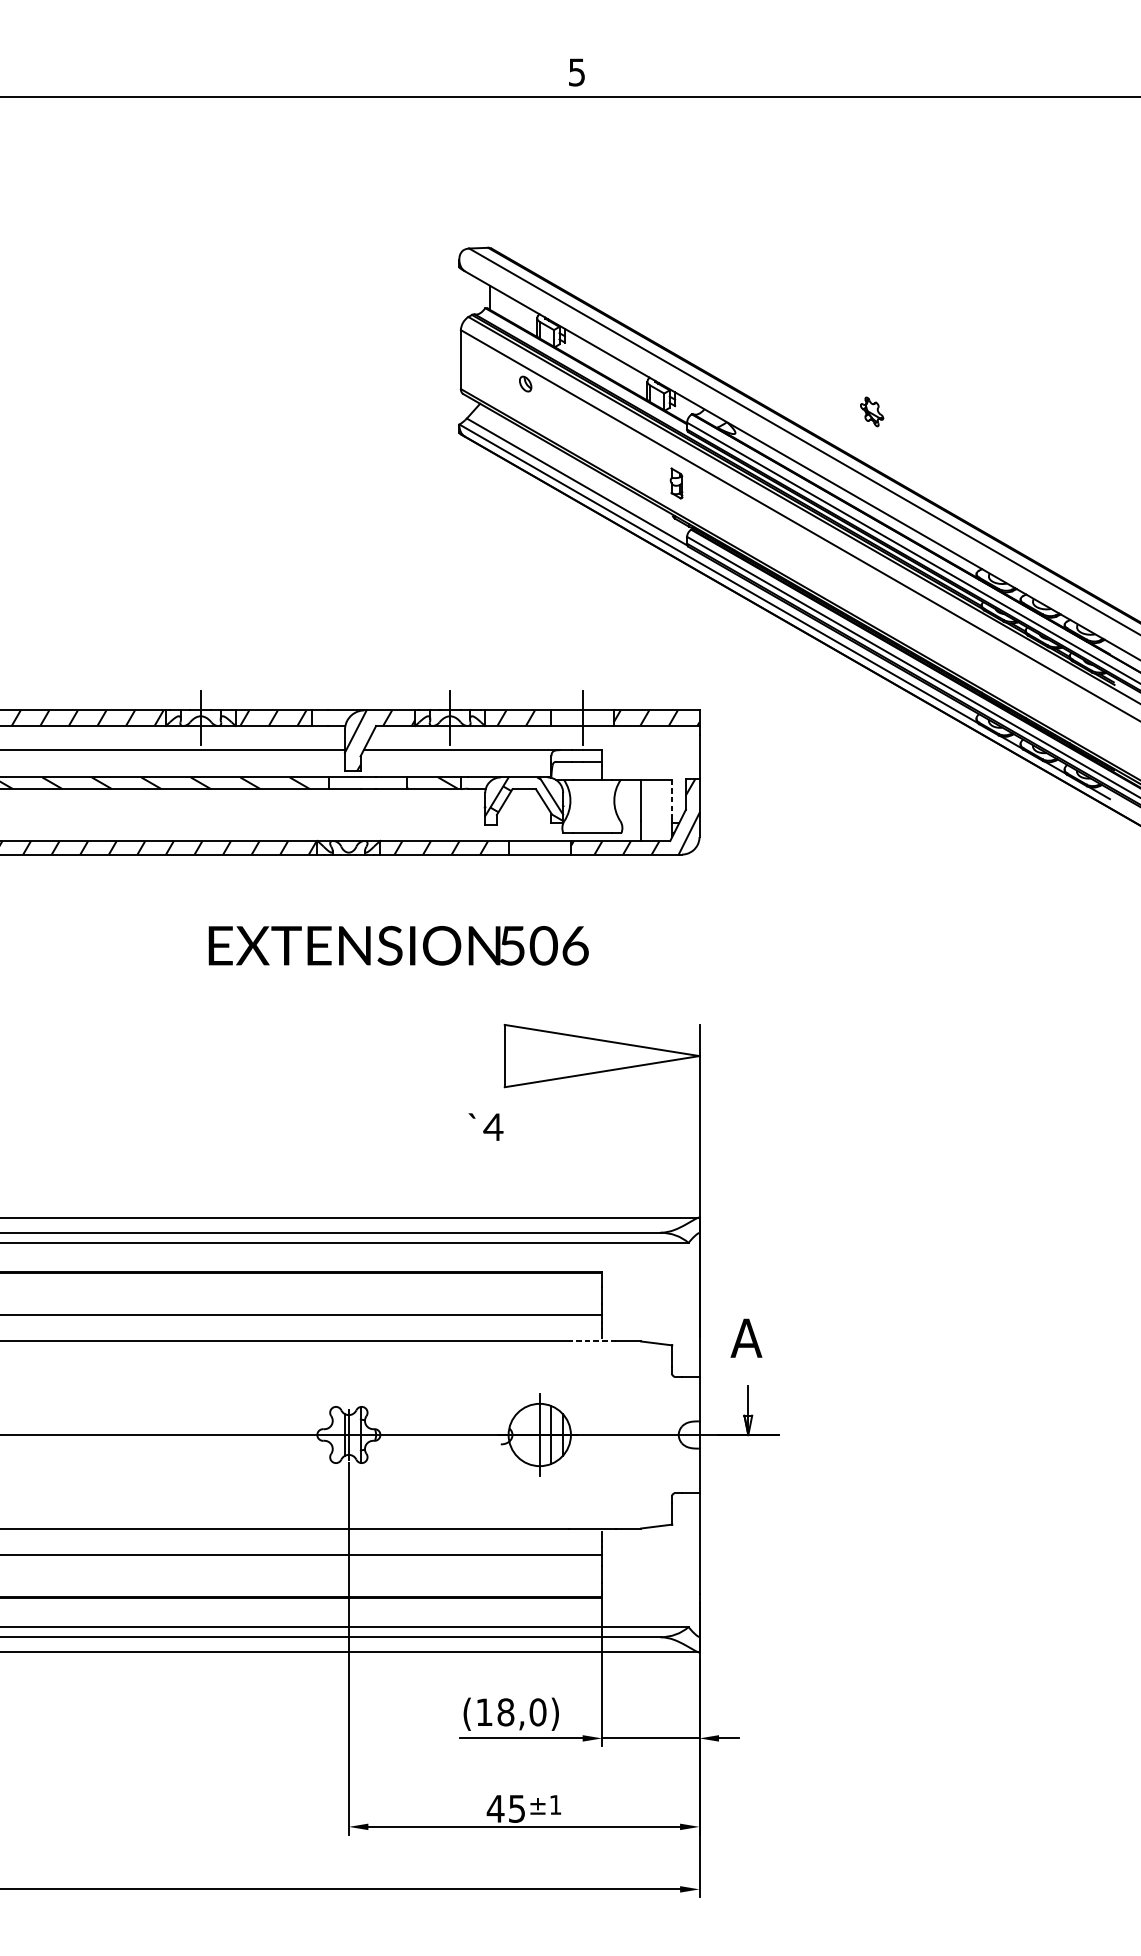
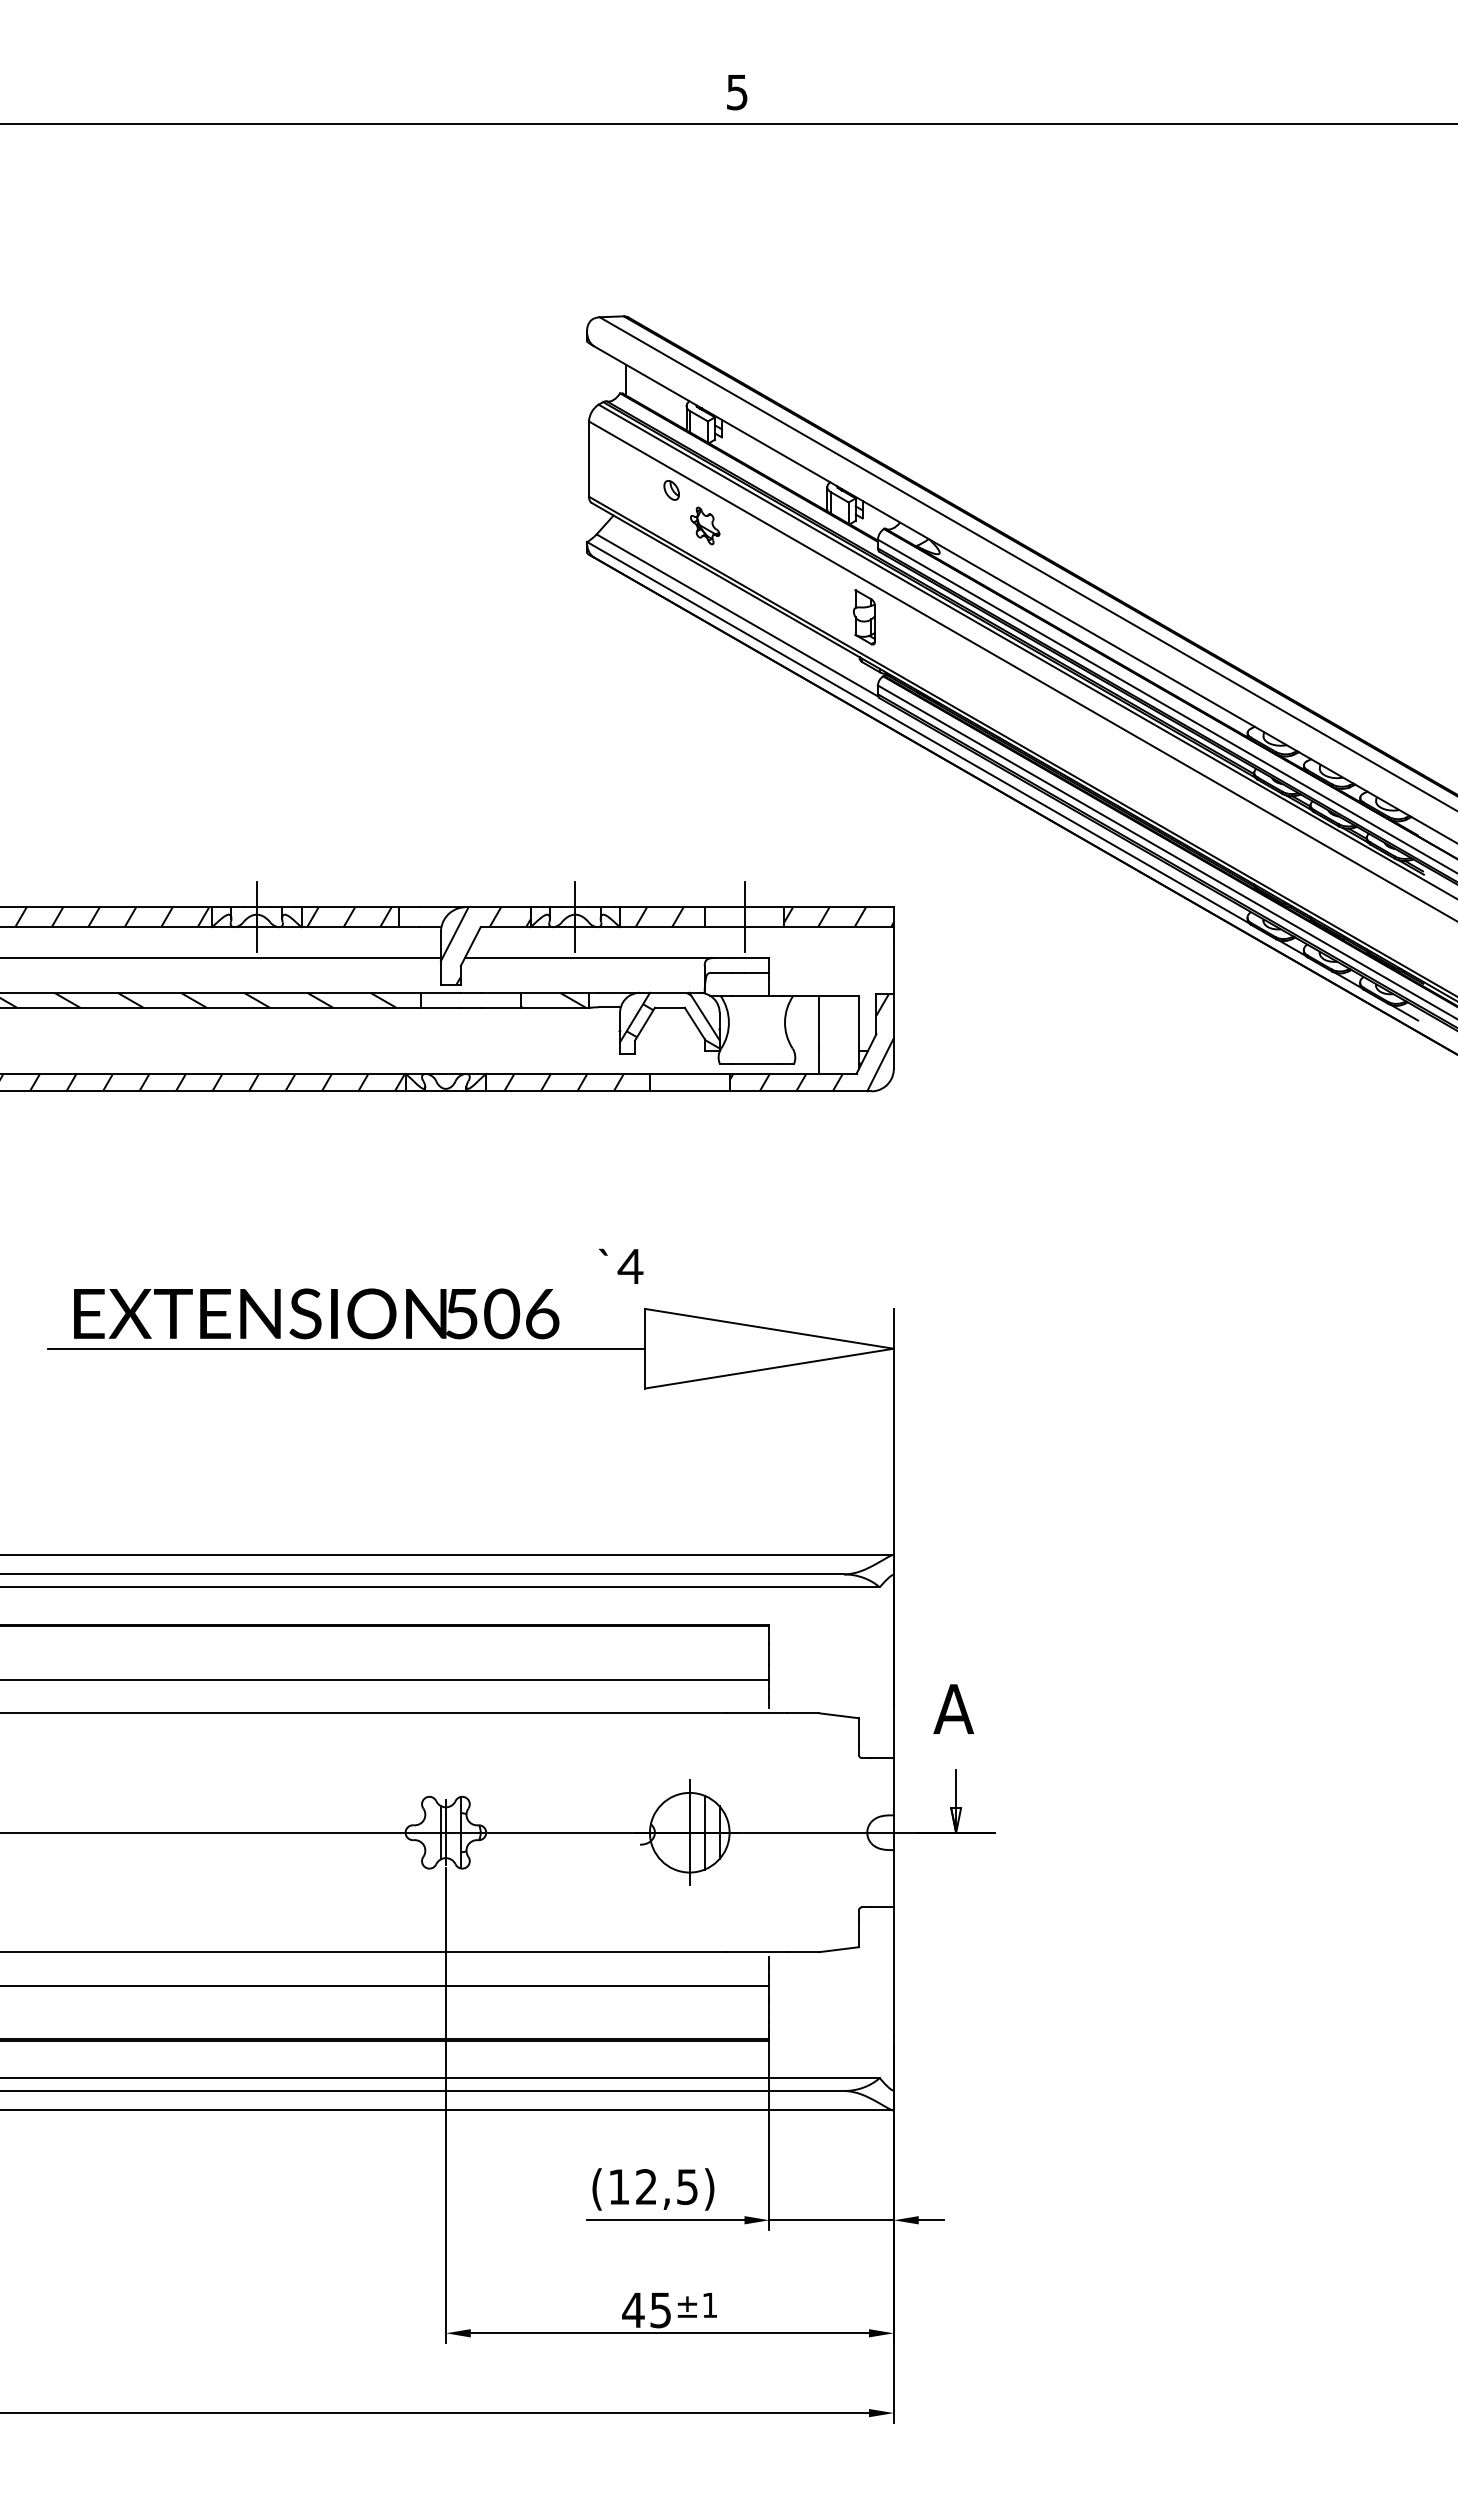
part: (872, 411) -> (705, 525), moved
part: (676, 483) -> (864, 617), size x1.43
line: (671, 799) -> (858, 1020), dashed -> solid
text: (398, 945) -> (316, 1313), moved
line: (270, 1055) -> (345, 1348), added
text: (486, 1126) -> (621, 1265), moved
line: (592, 1341) -> (756, 1713), dashed -> solid
text: (521, 1712) -> (666, 2187), (18,0) -> (12,5)

